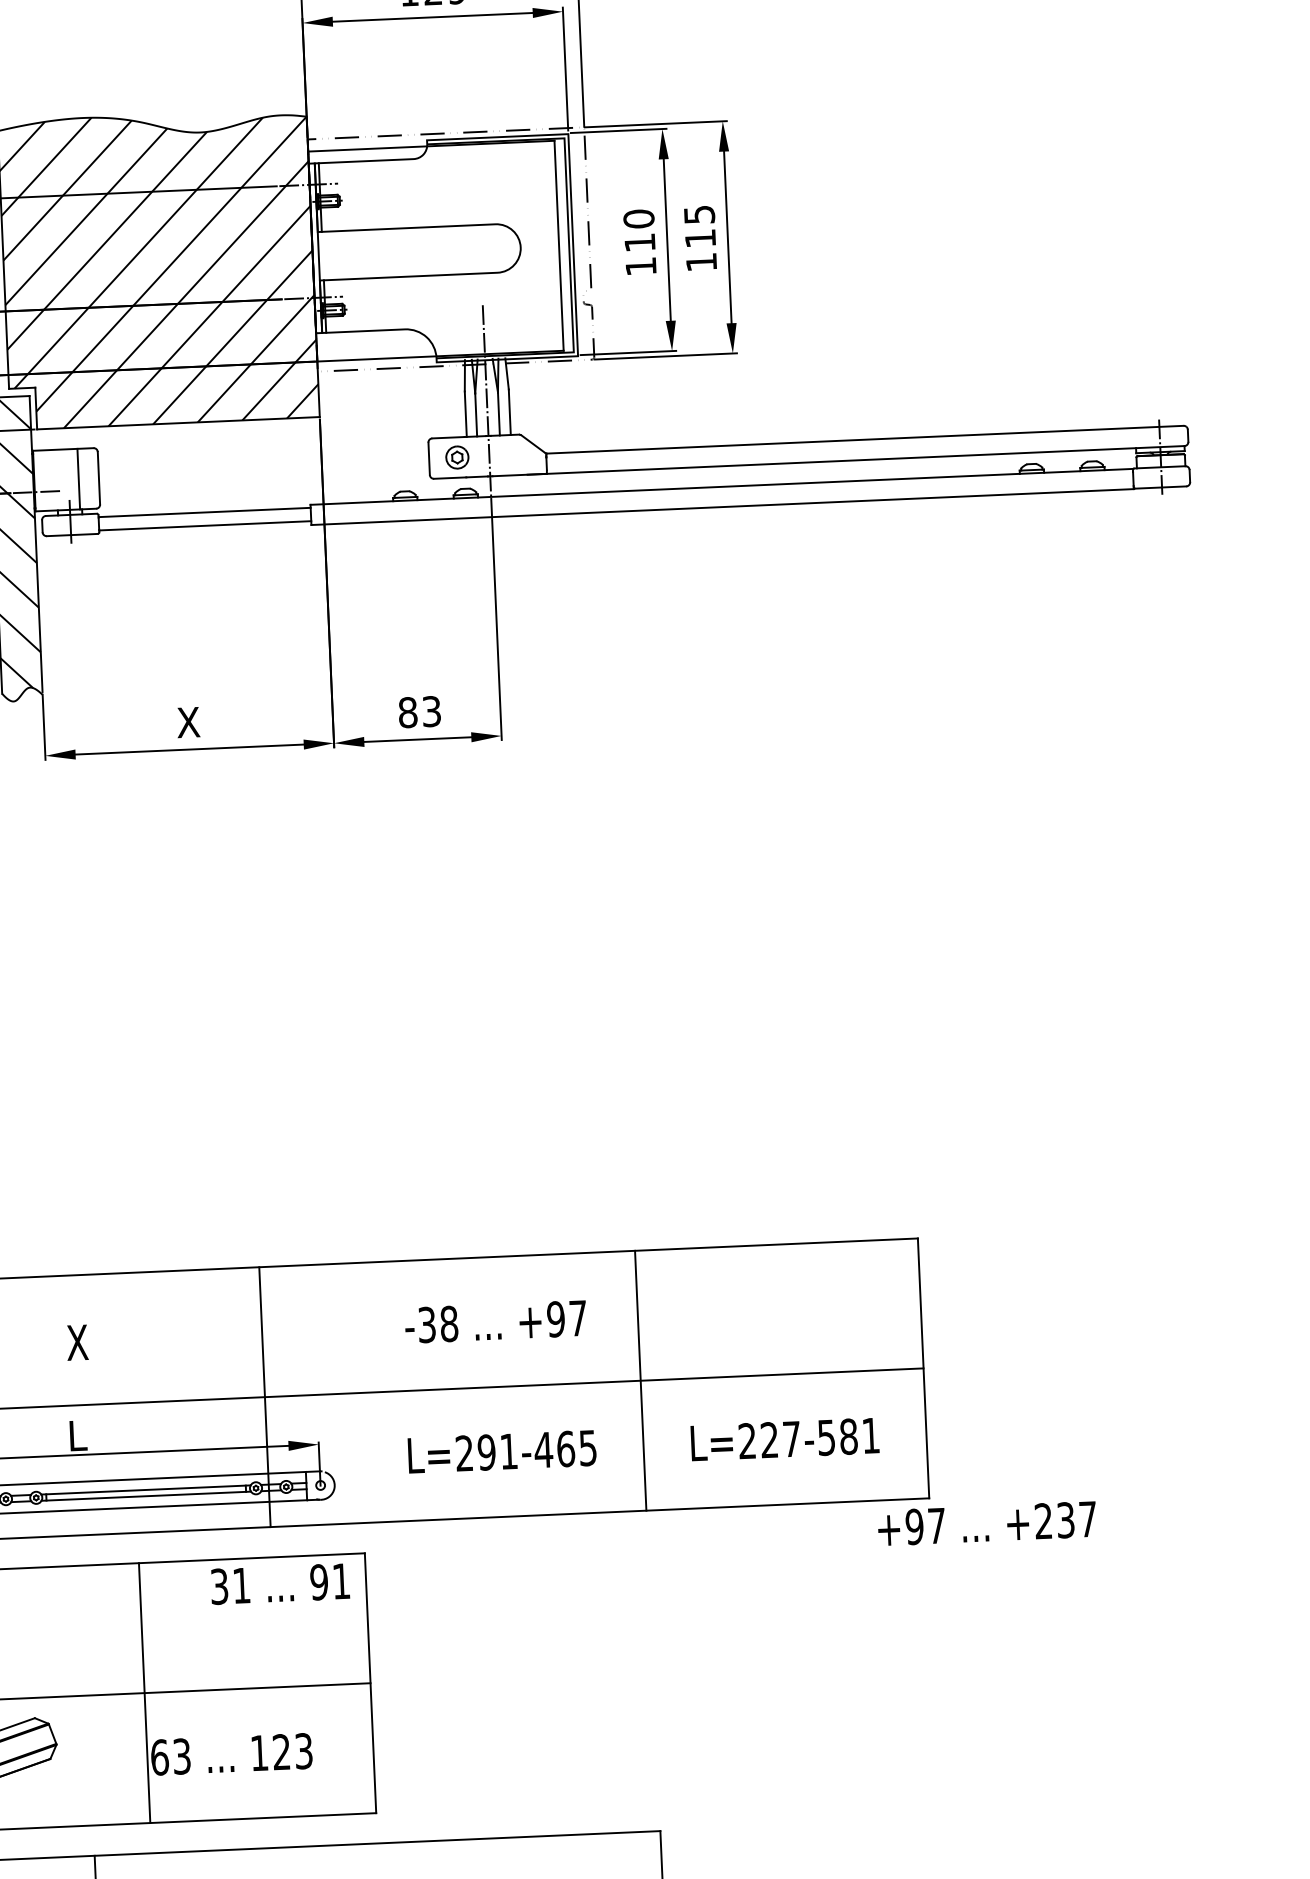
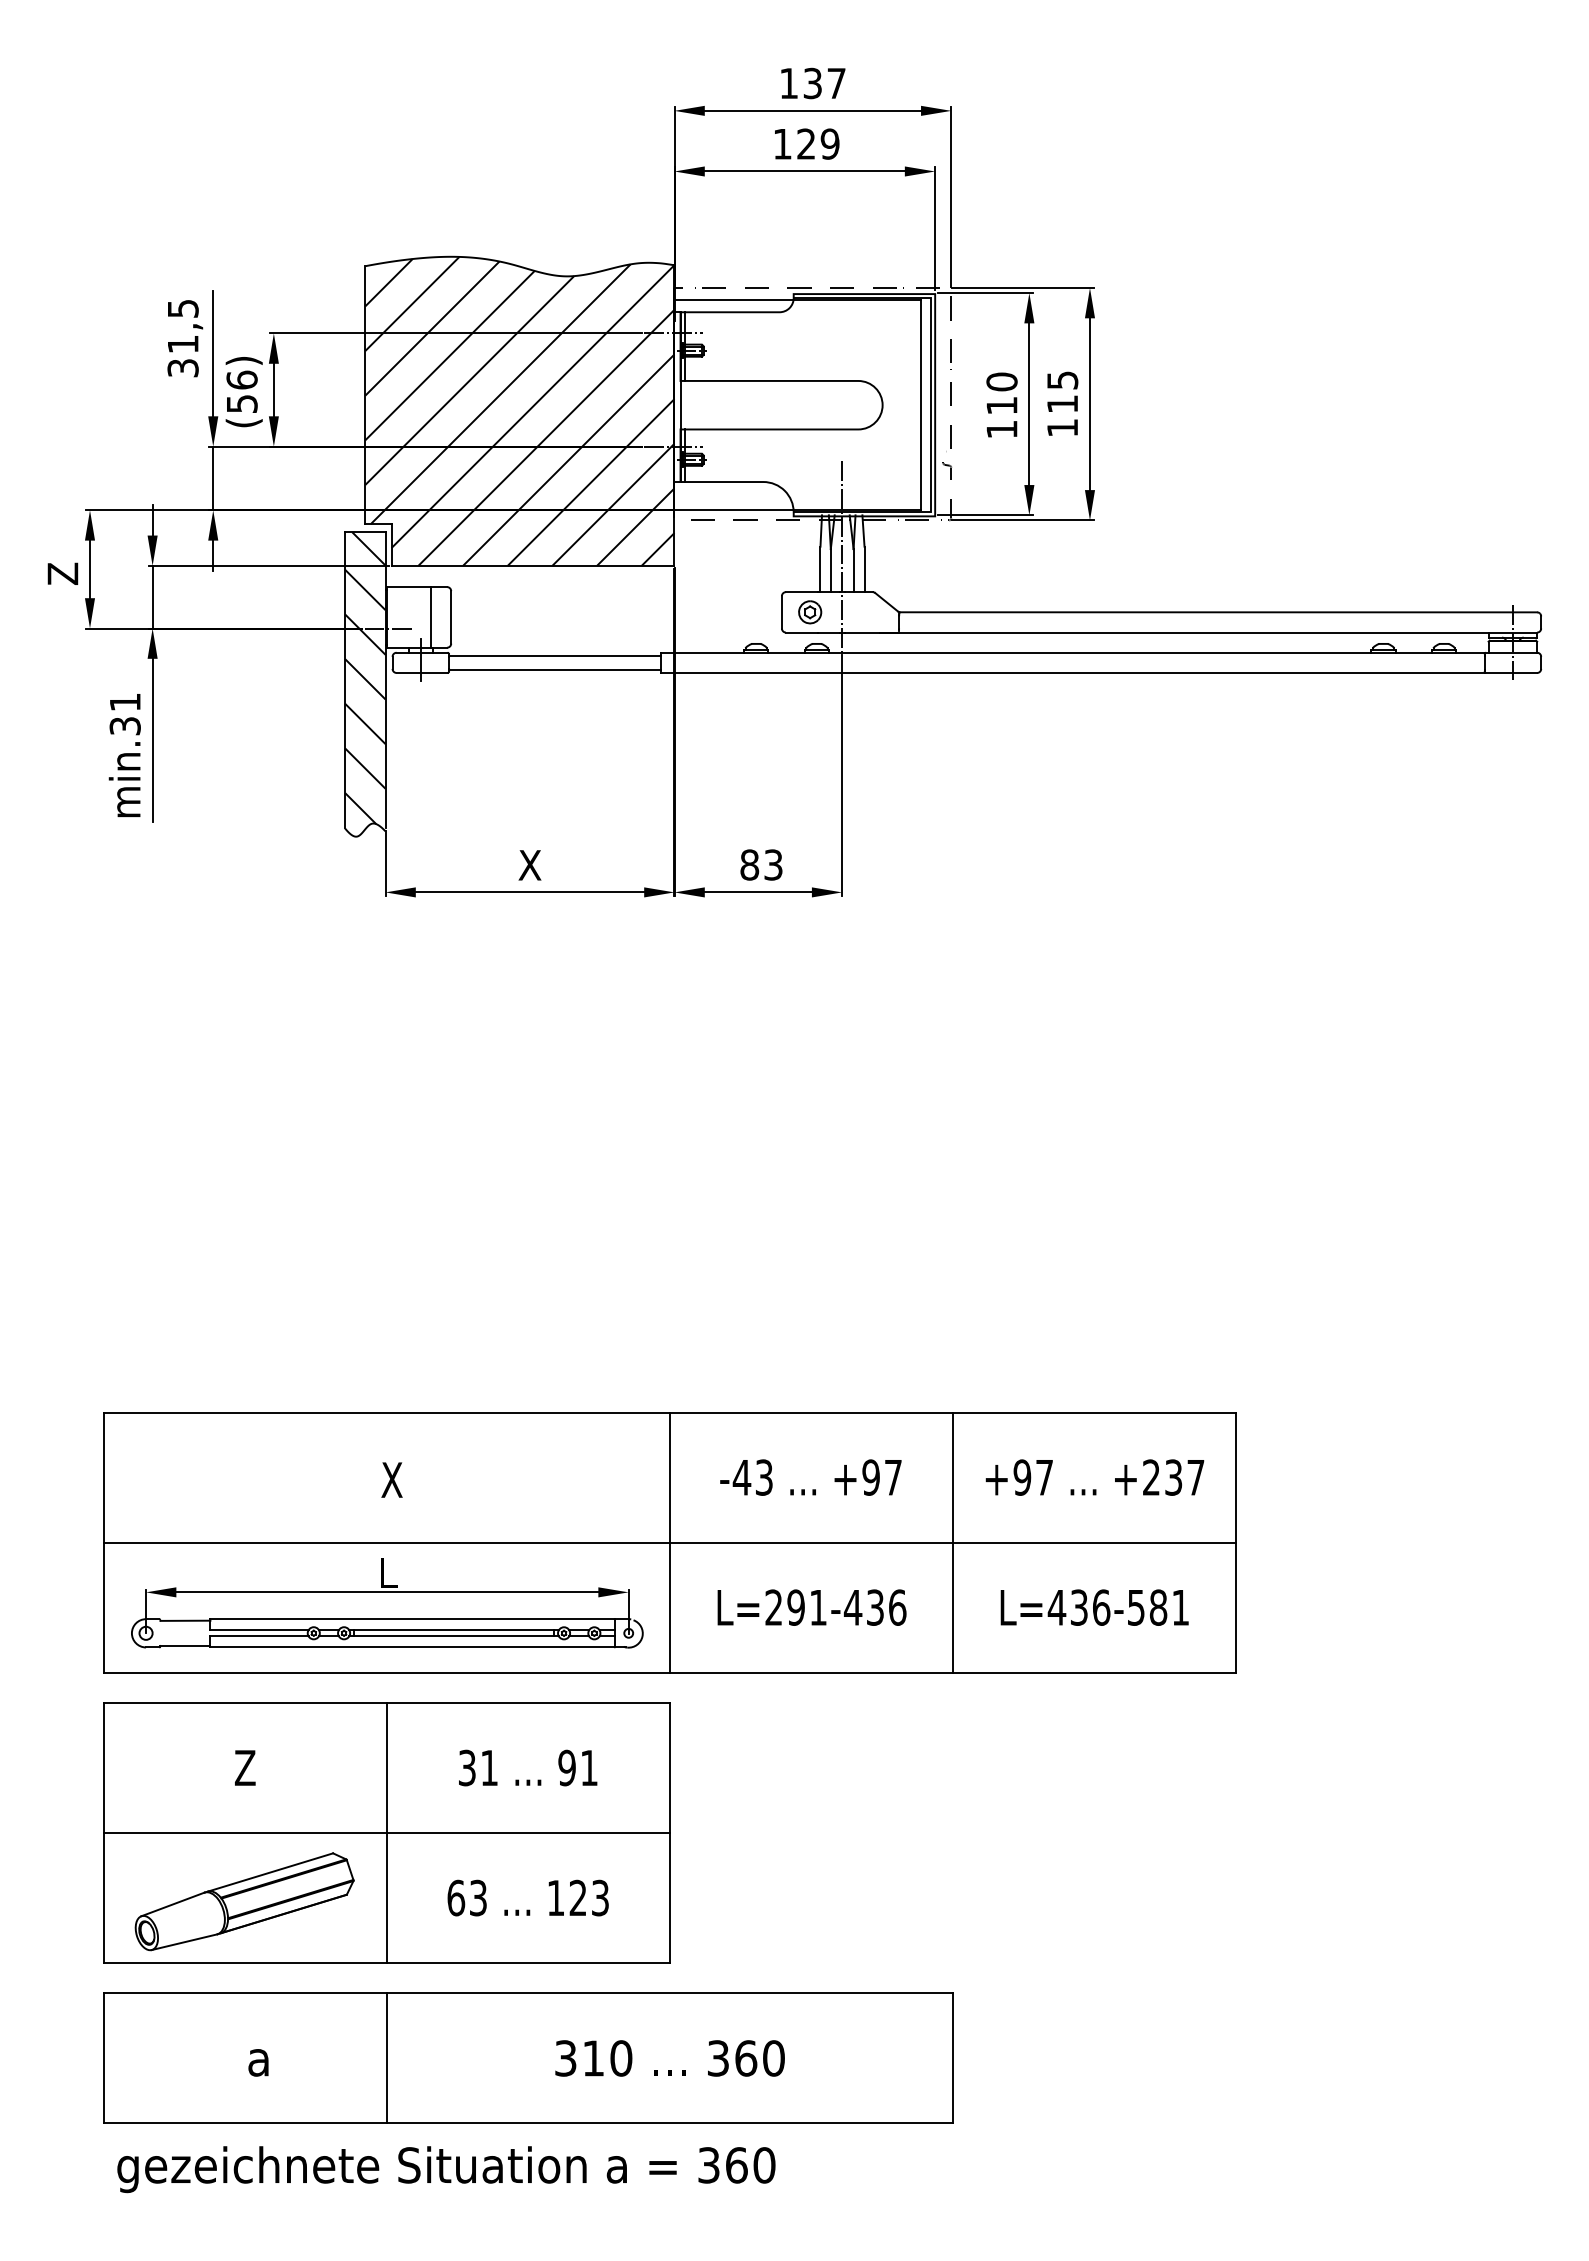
text: (437, 1324) -> (752, 1477), -38 -> -43
line: (264, 1397) -> (669, 1542), moved
text: (768, 1440) -> (1078, 1607), L=227-581 -> L=436-581
text: (577, 1448) -> (886, 1607), L=291-465 -> L=291-436
text: (986, 1523) -> (1094, 1477), moved
text: (280, 1583) -> (528, 1767), moved
line: (144, 1693) -> (386, 1833), moved

